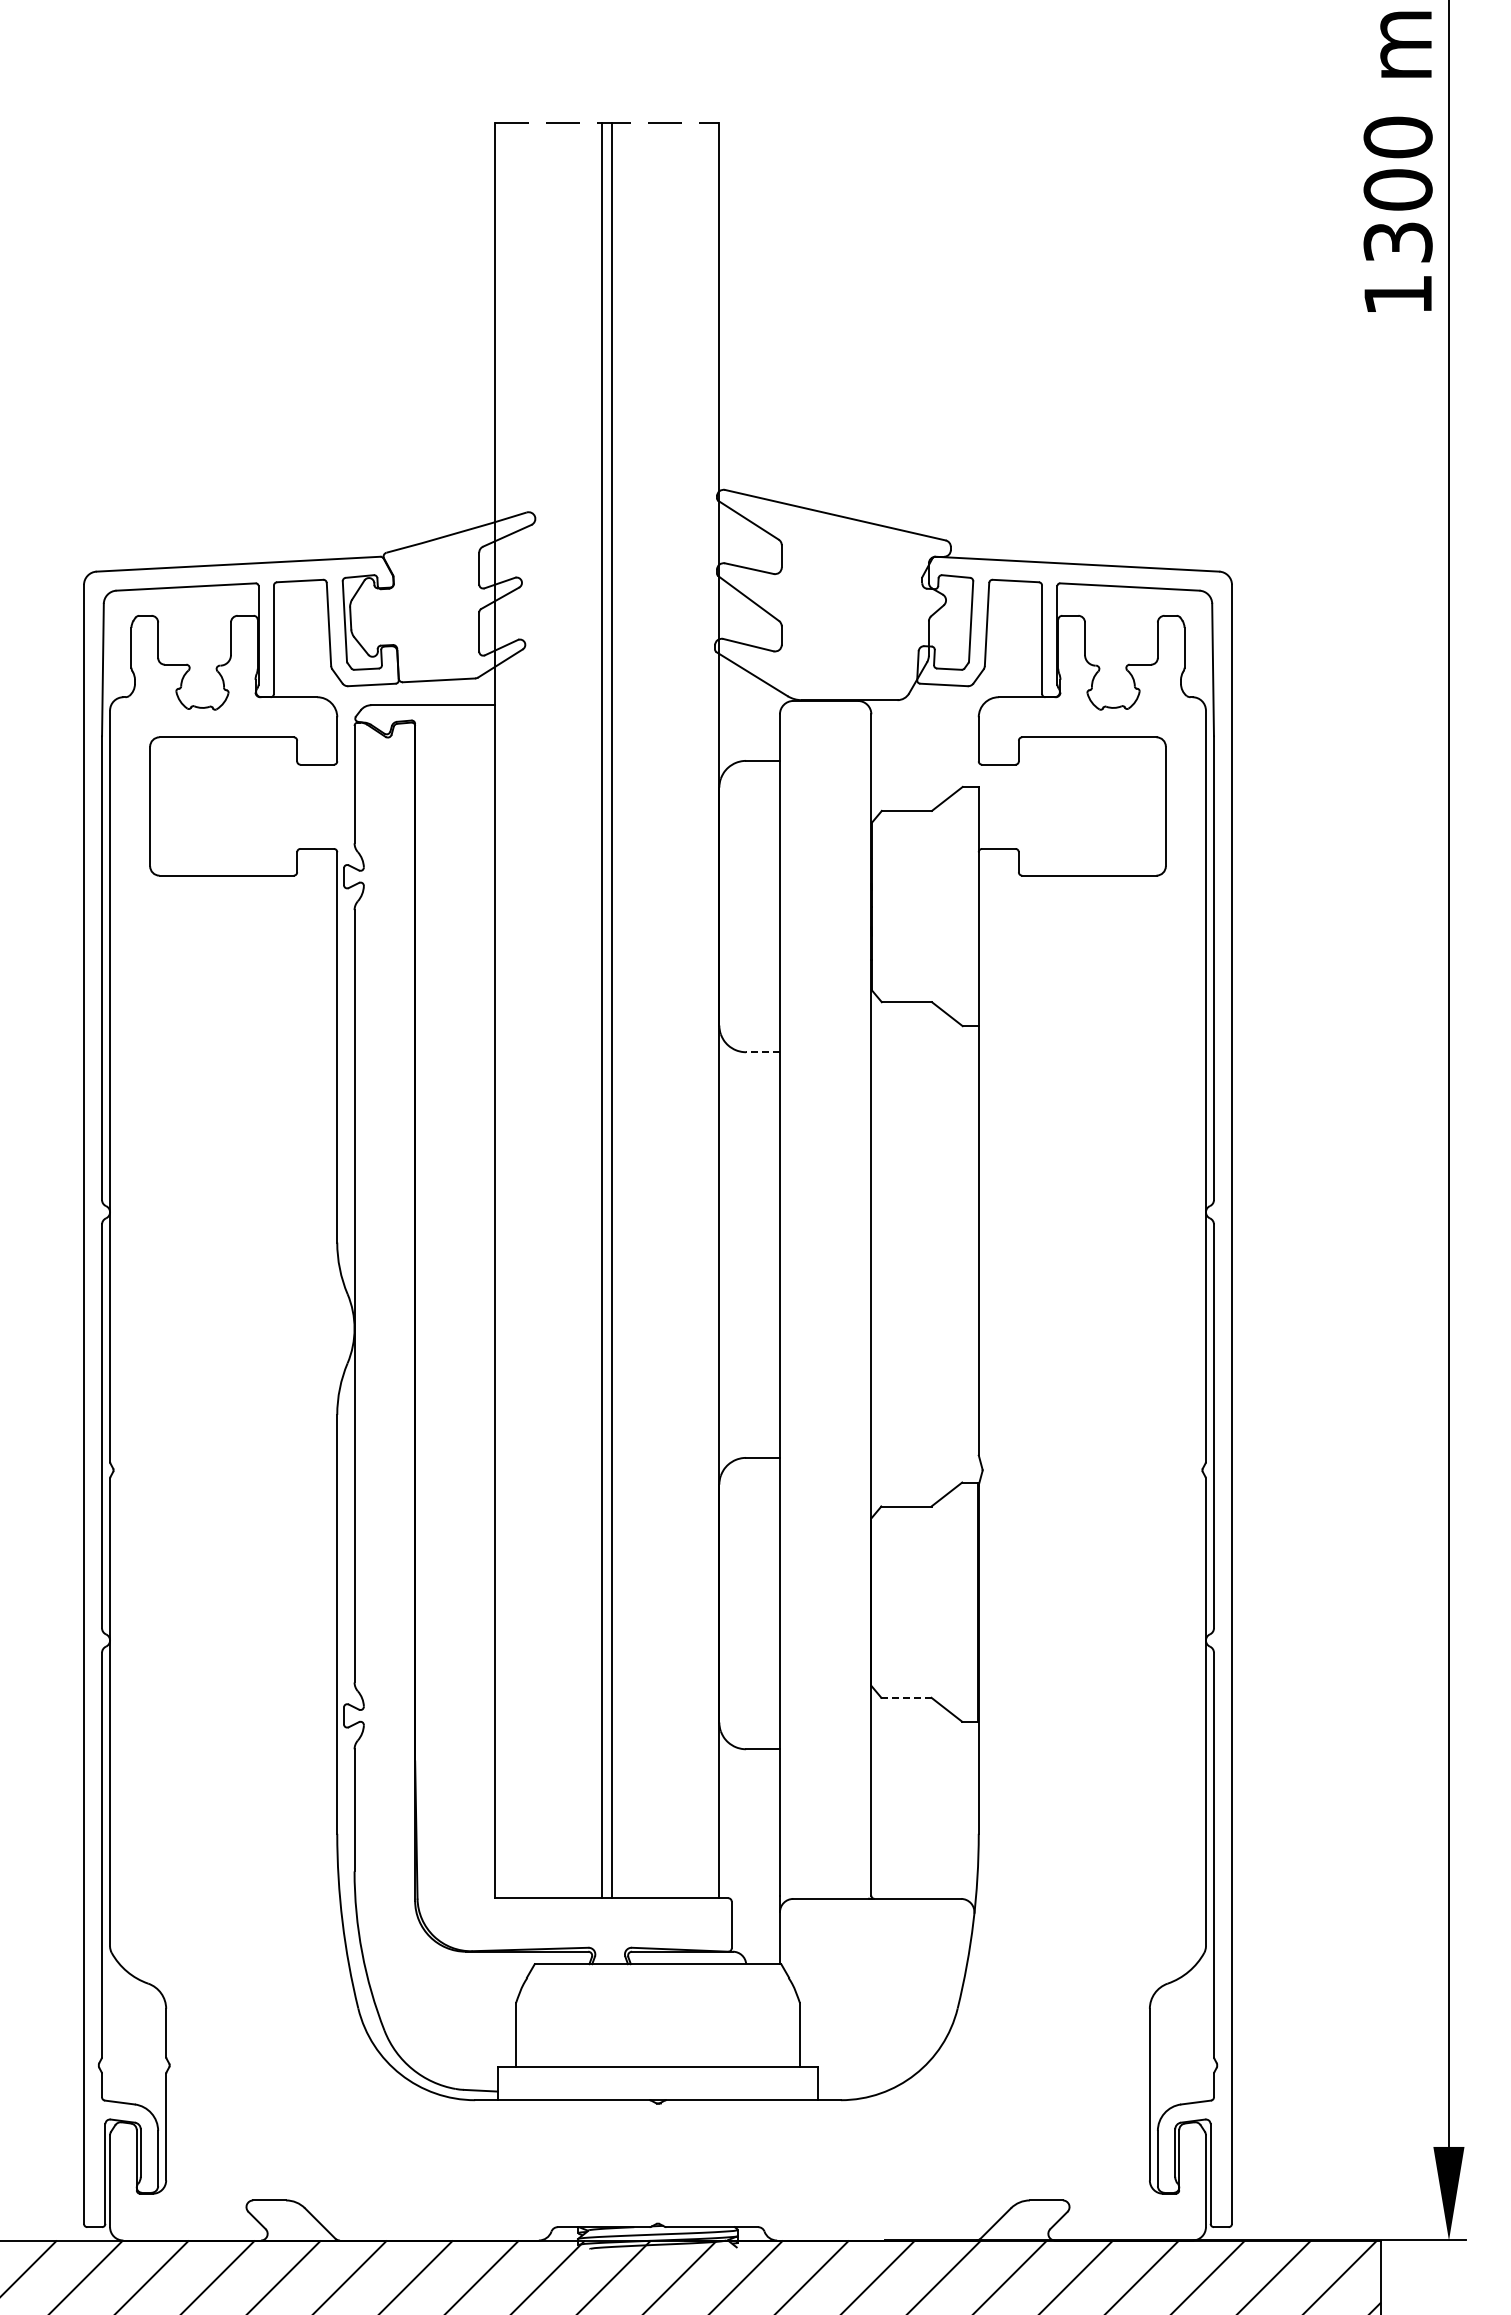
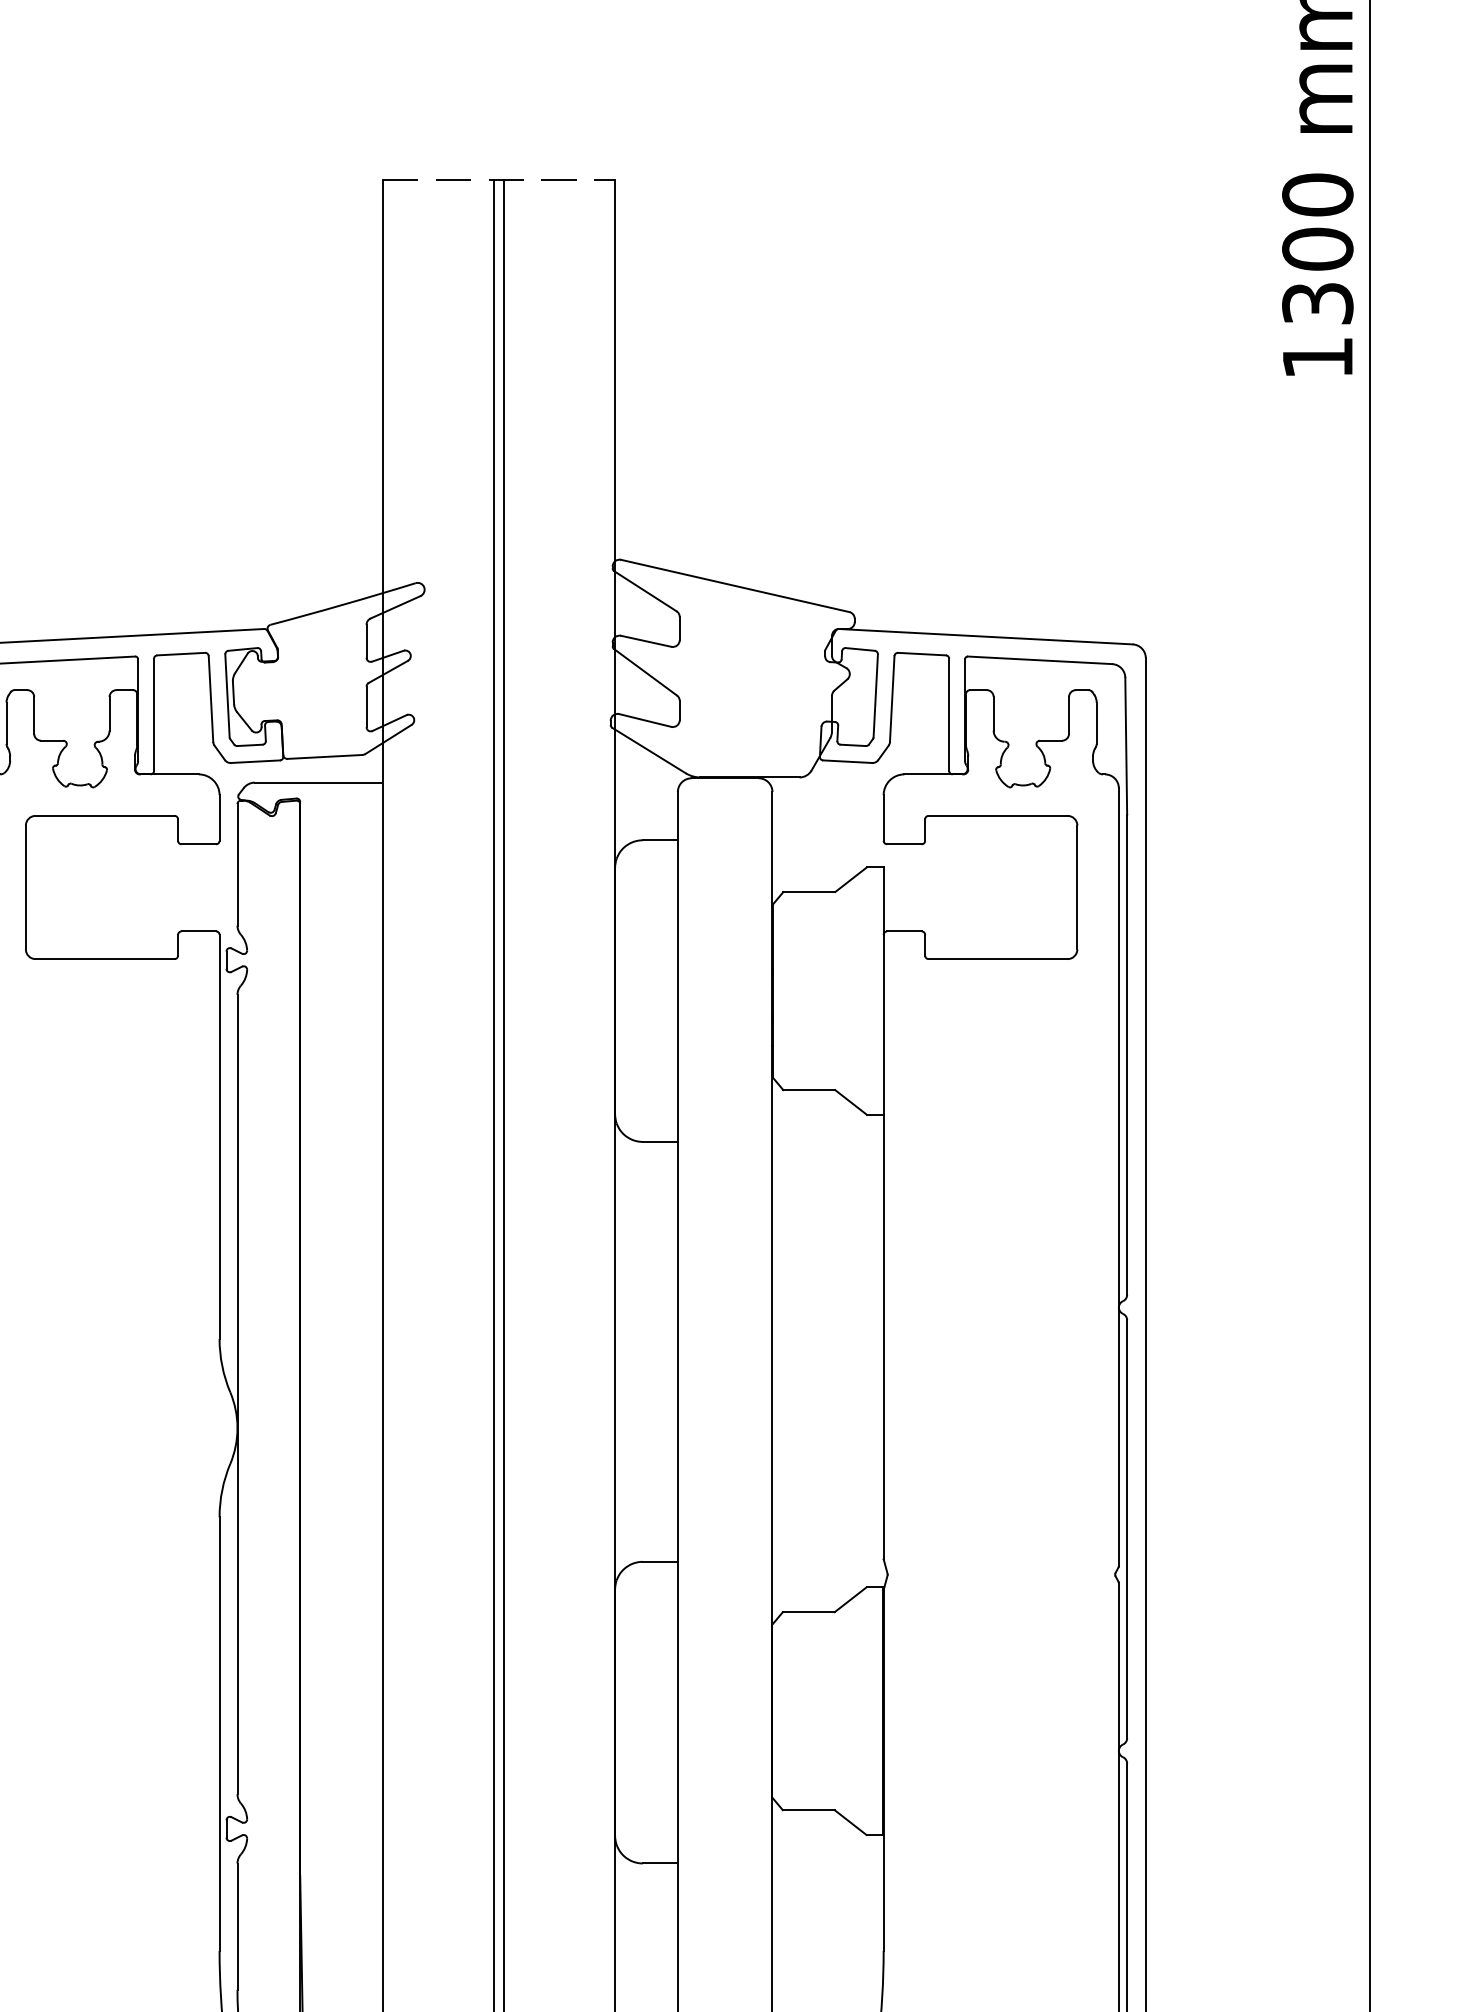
line: (763, 1052) -> (660, 1142), dashed -> solid
line: (906, 1697) -> (808, 1809), dashed -> solid

